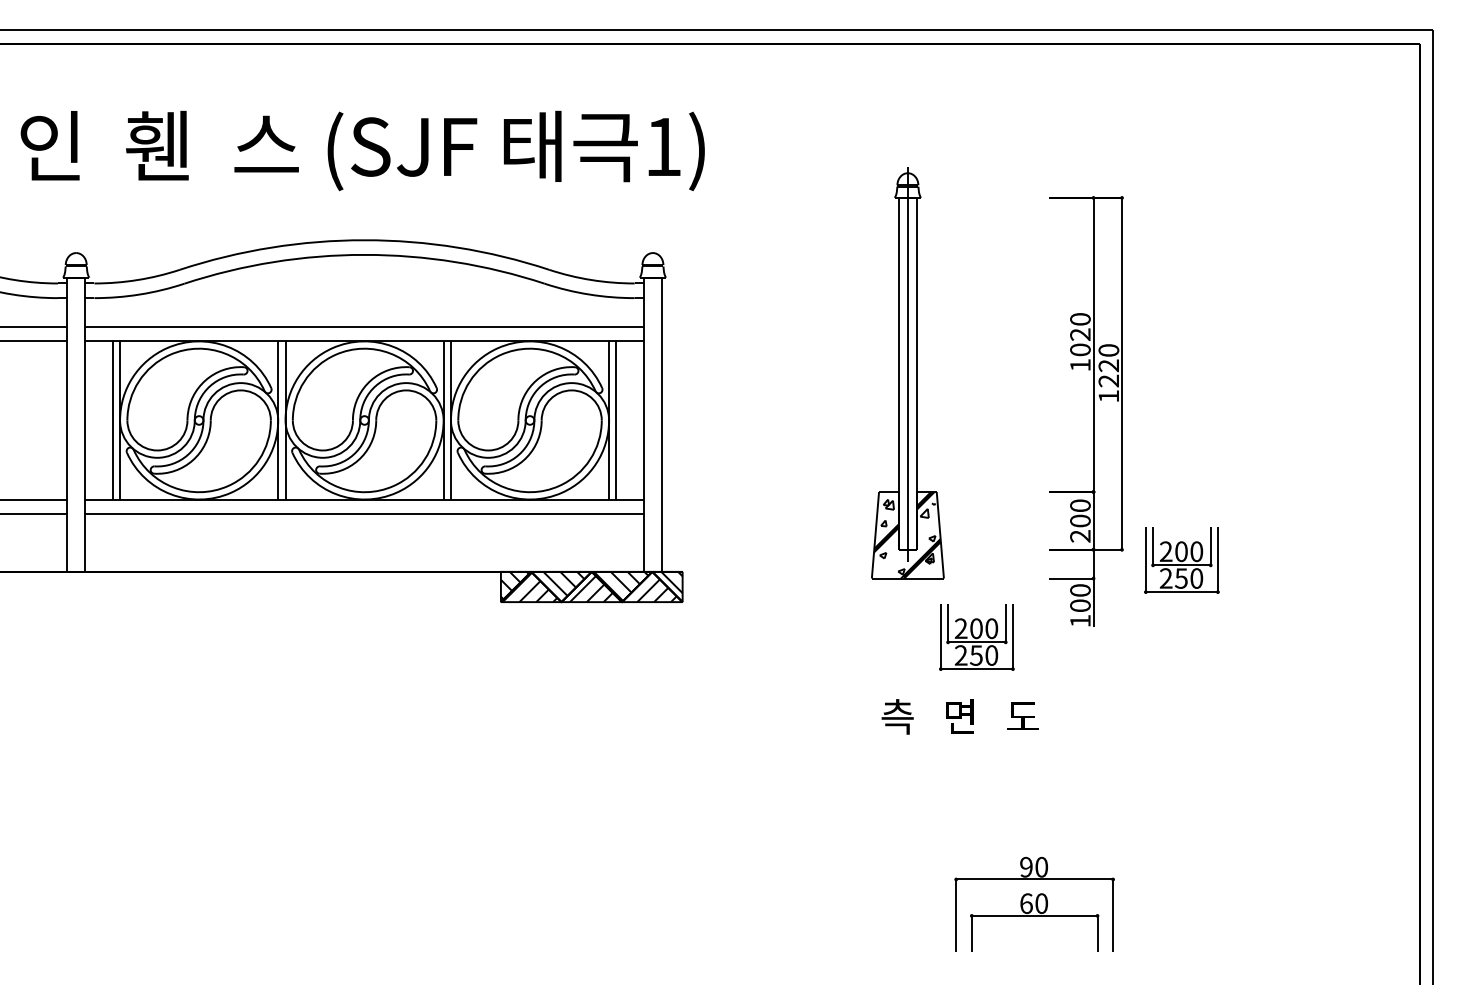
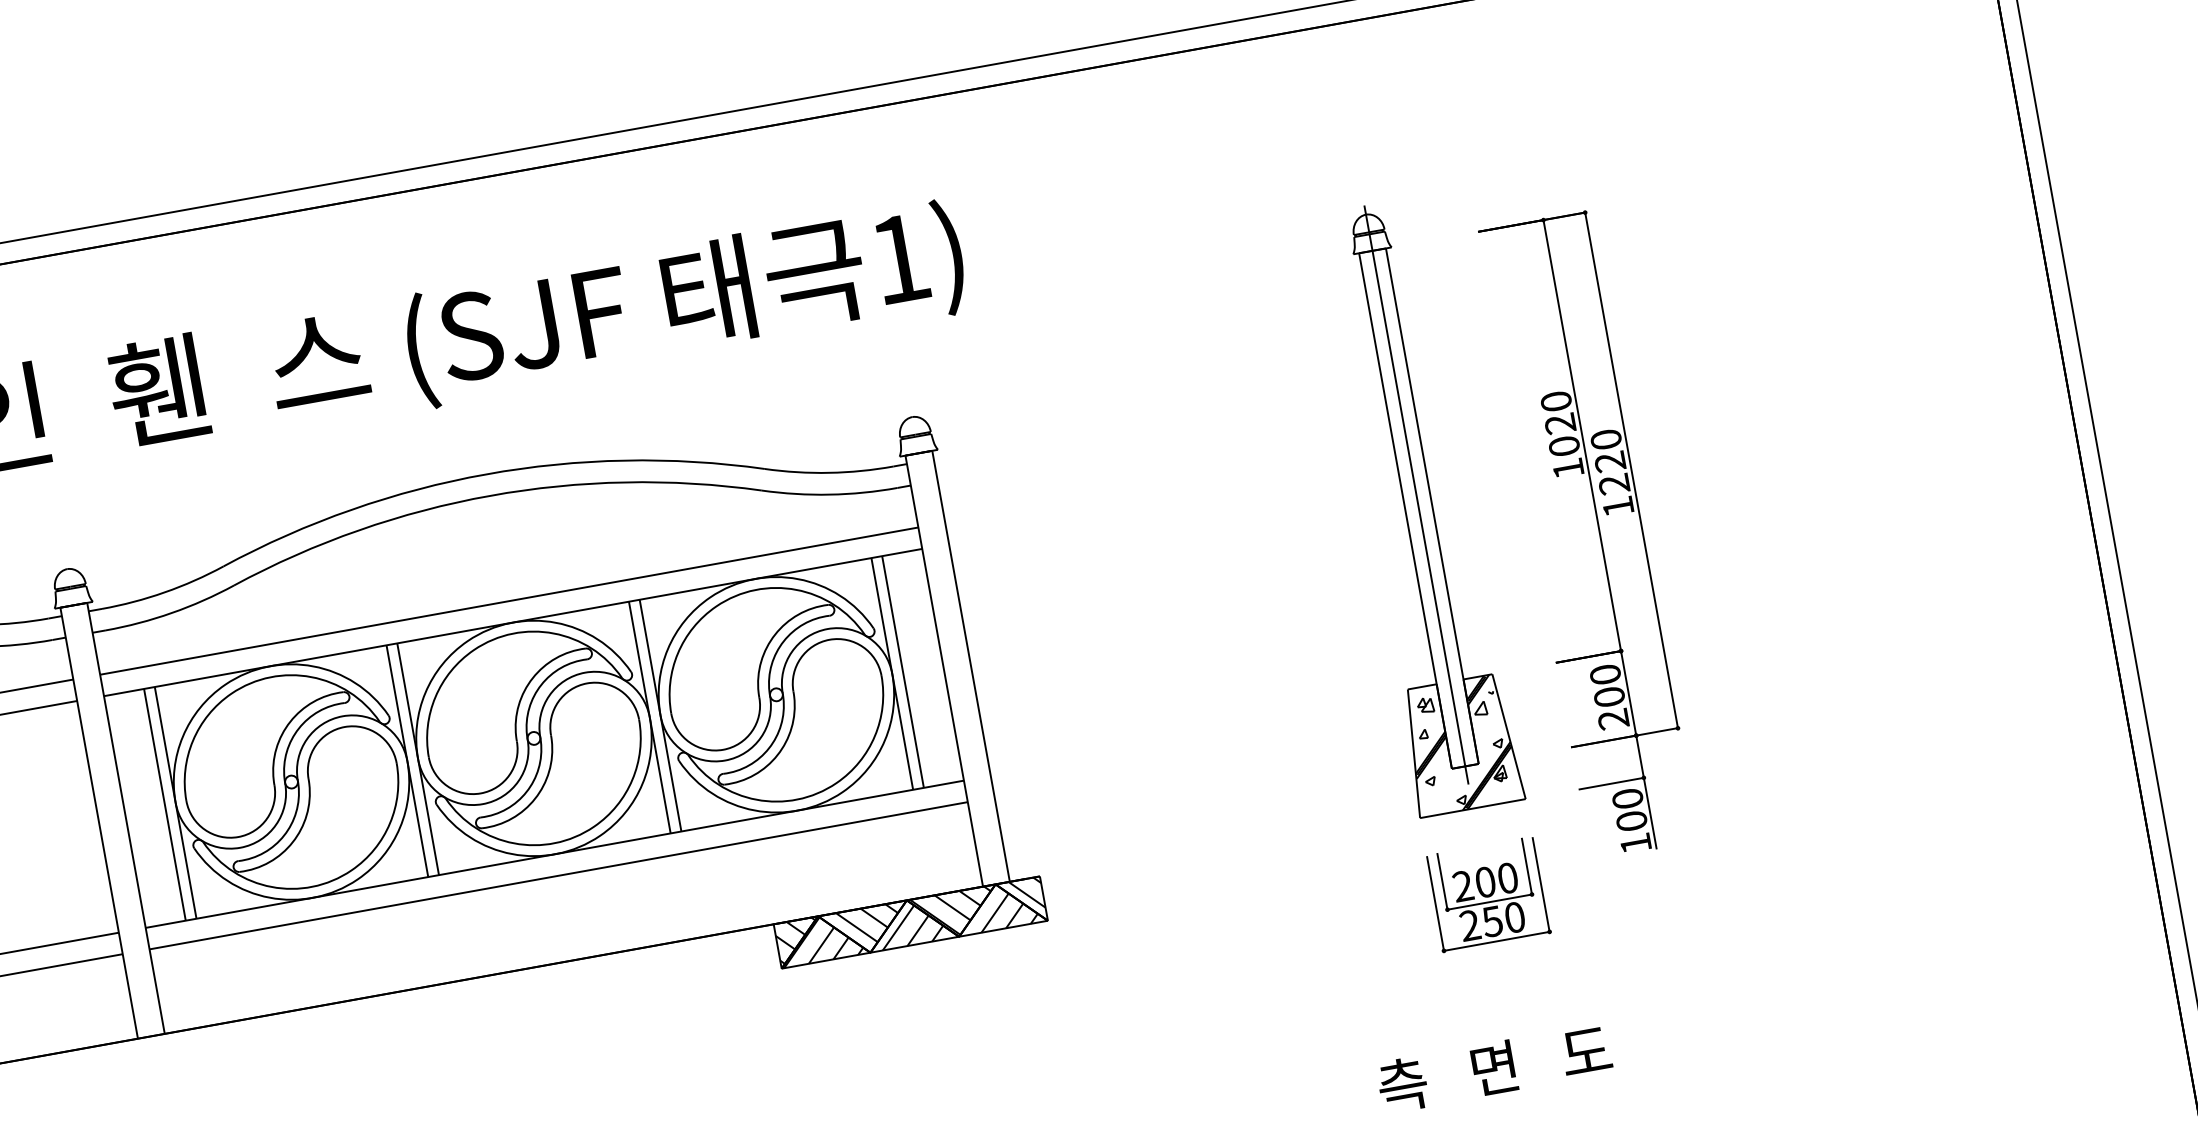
part: (907, 373) -> (1418, 508), moved
part: (1181, 560) -> (1767, 728), removed
text: (959, 716) -> (1493, 1068), moved

